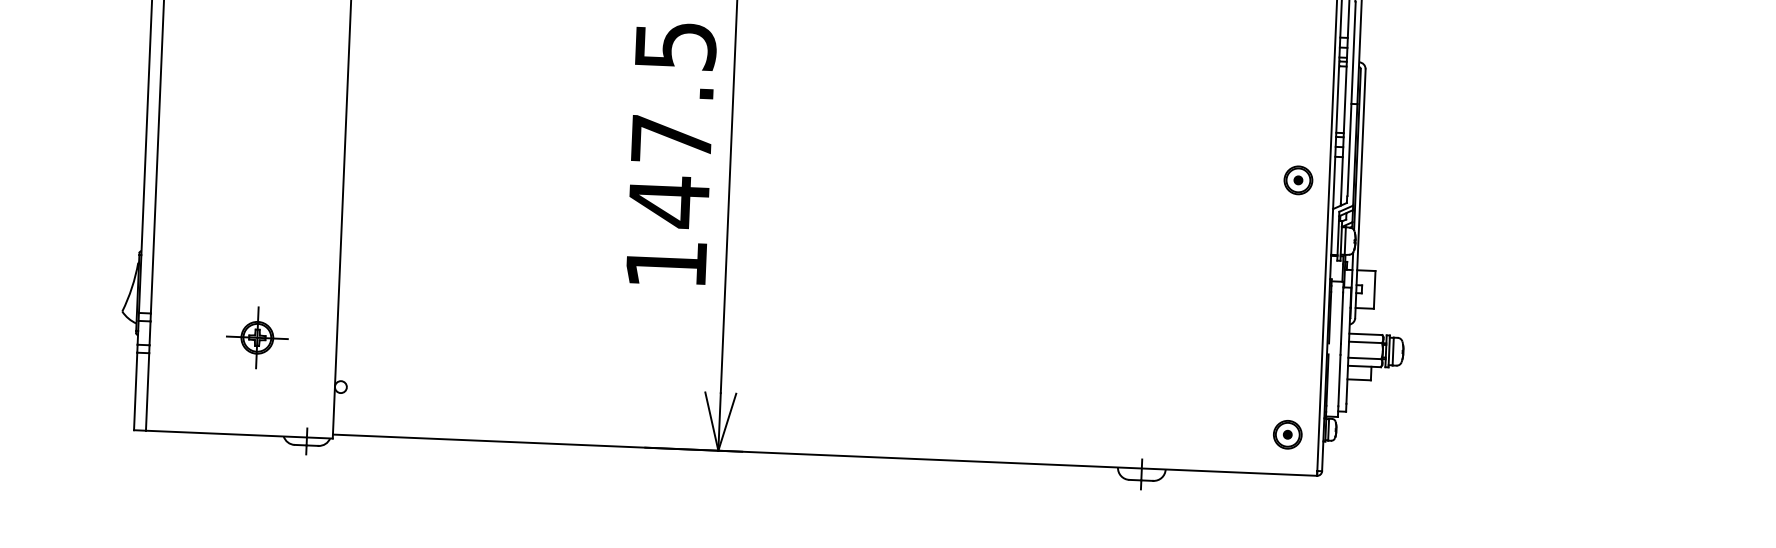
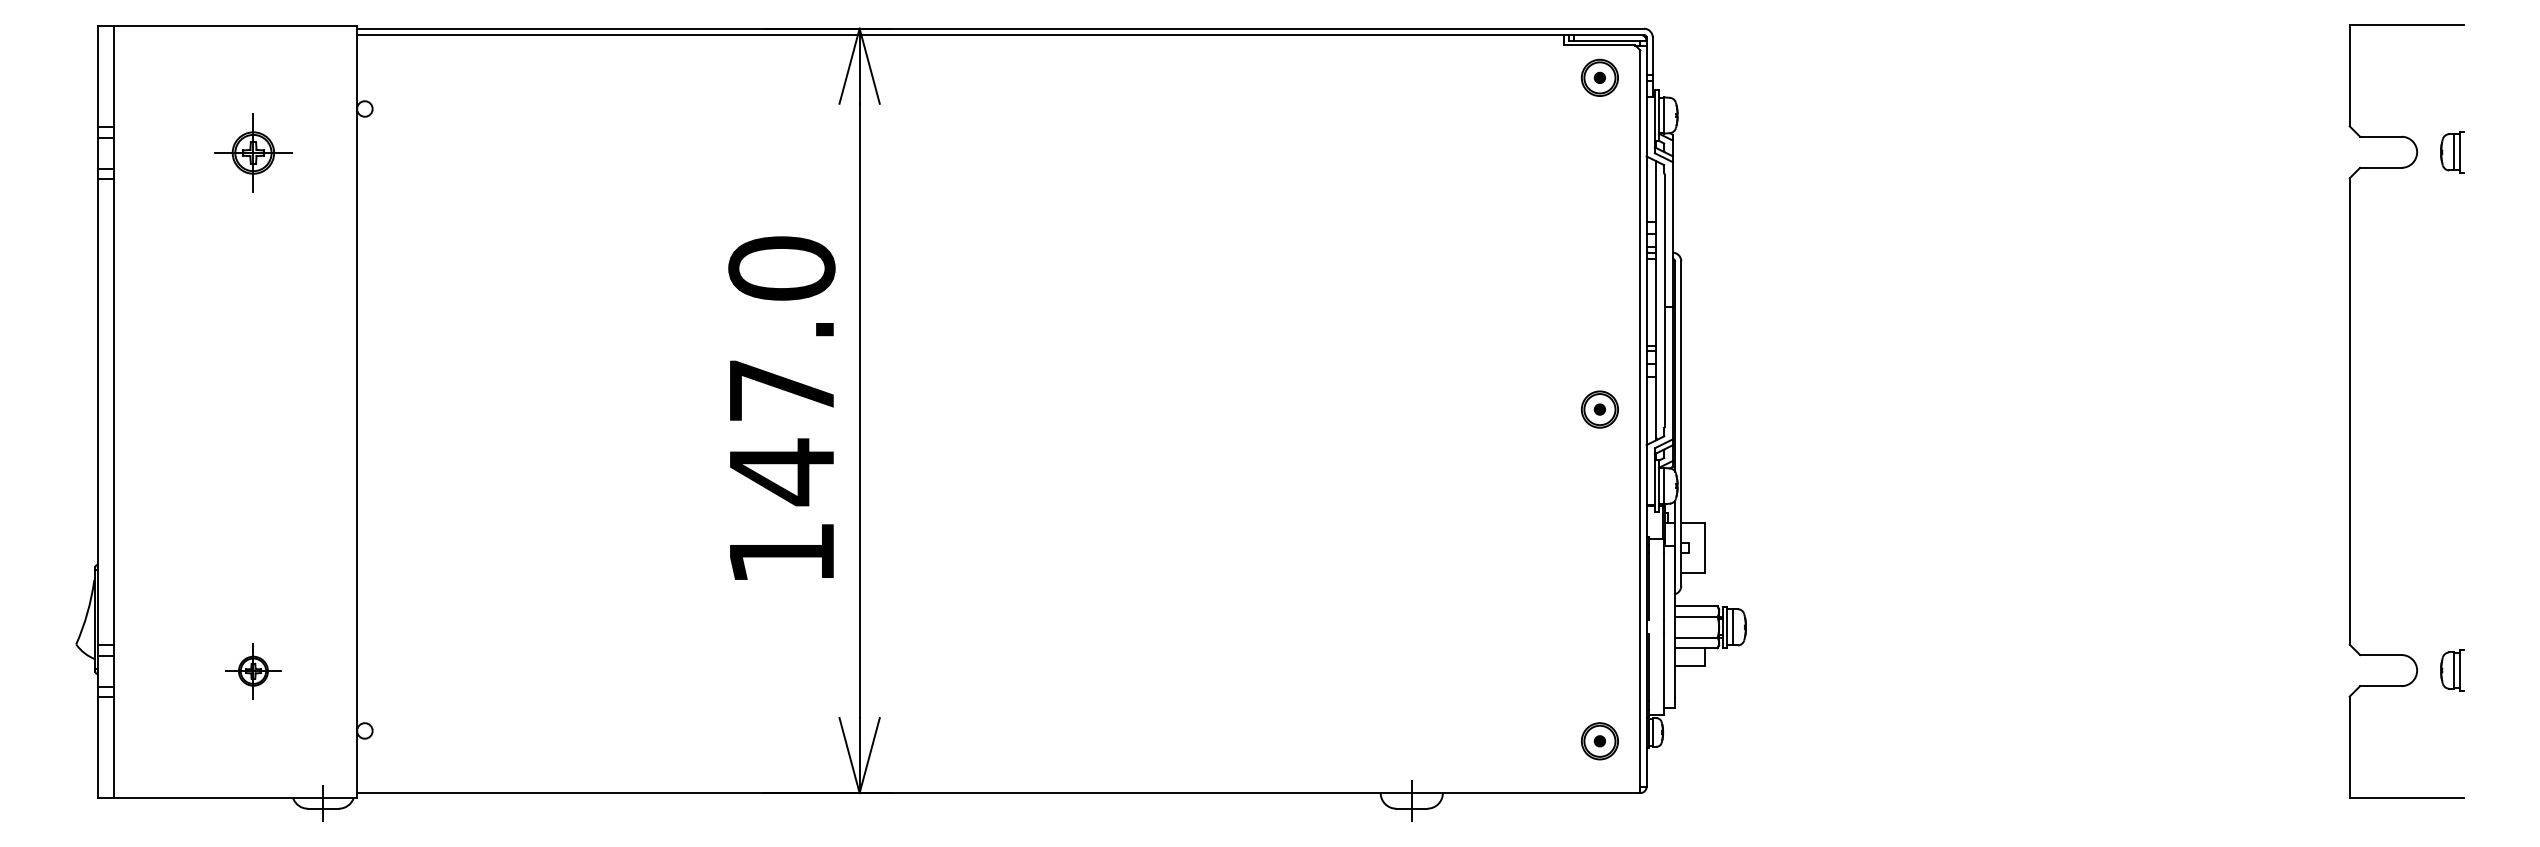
text: (675, 45) -> (781, 268), 147.5 -> 147.0
part: (257, 337) -> (253, 670), size x0.7

